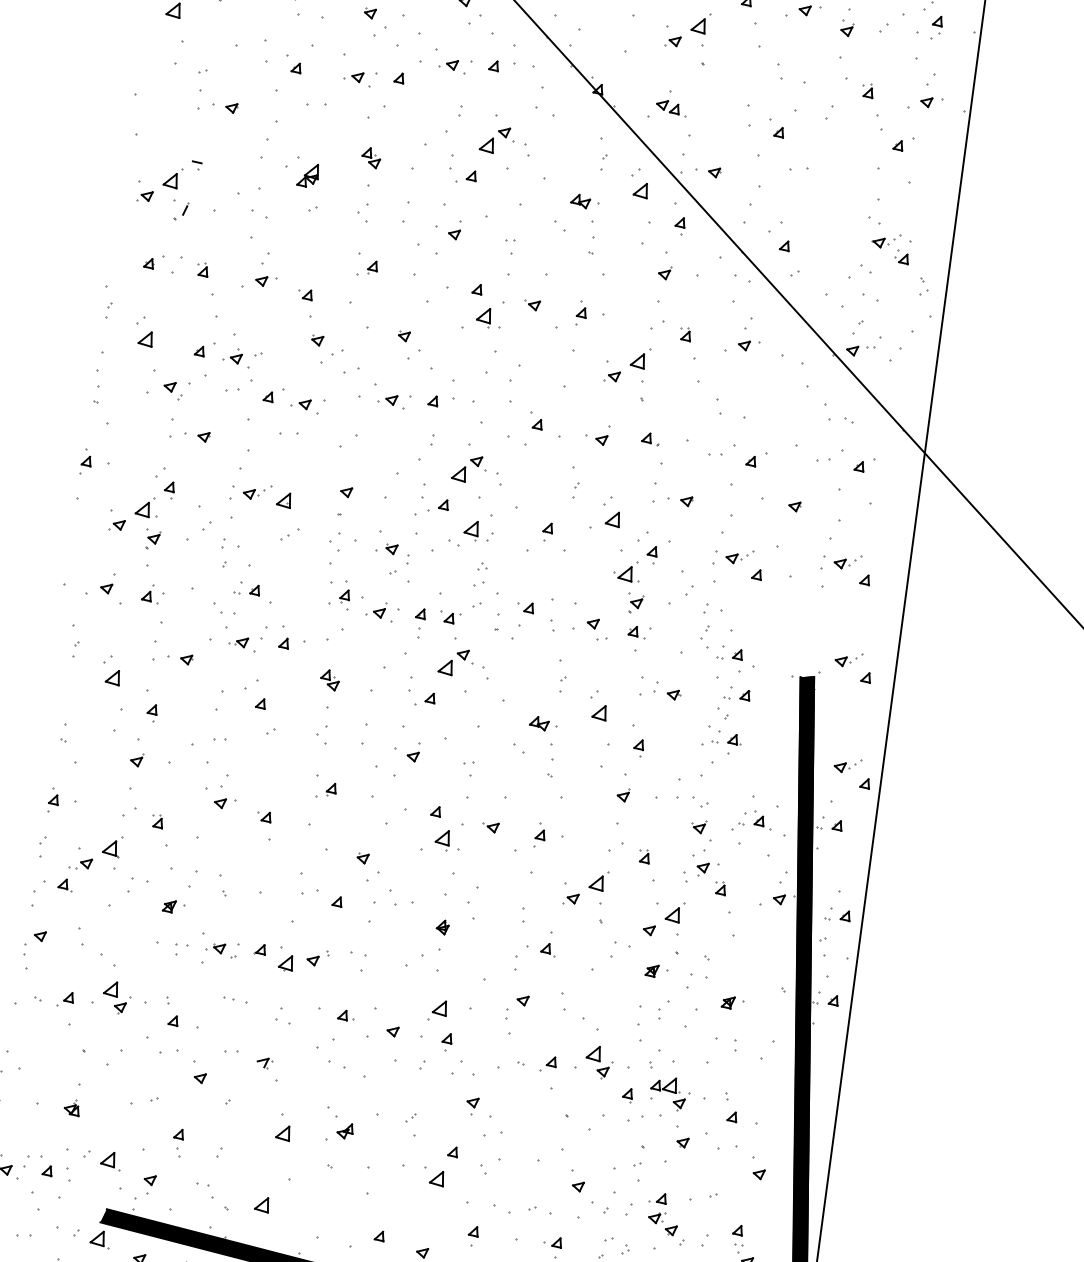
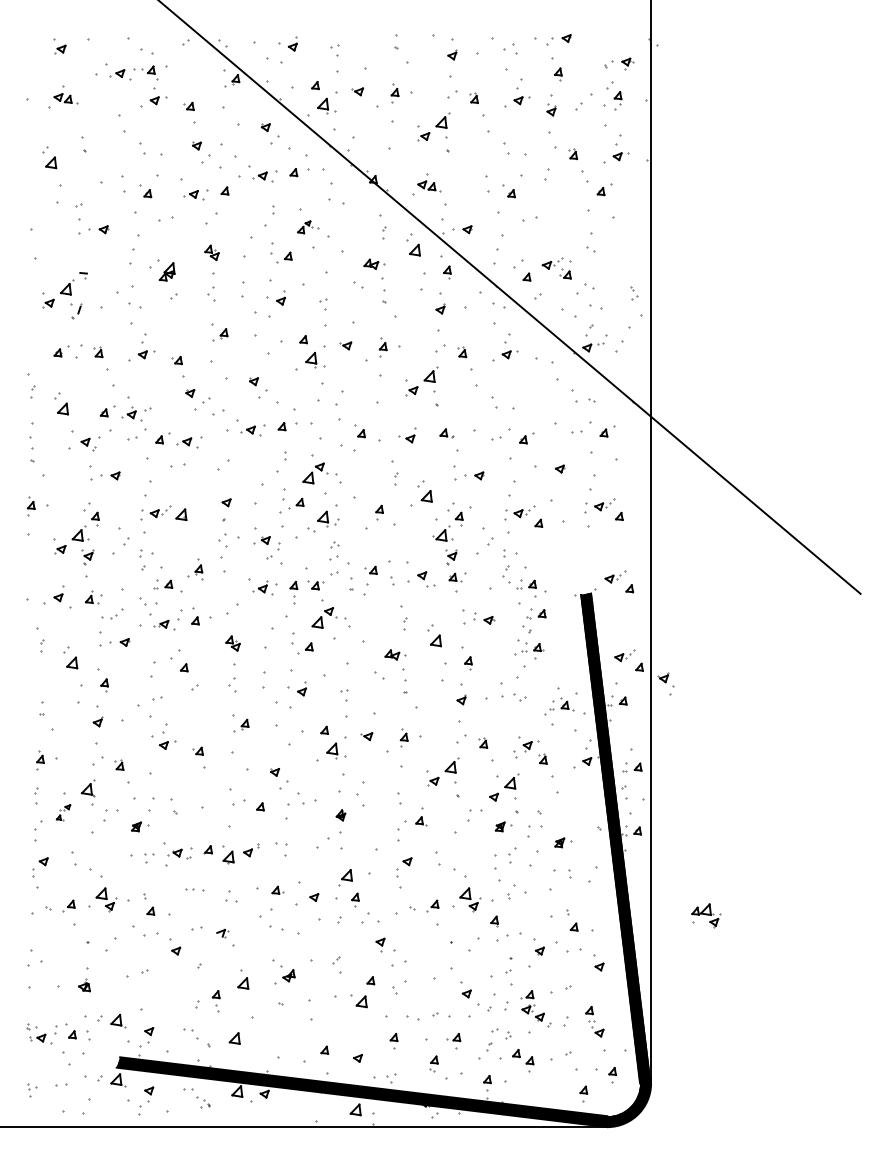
part: (502, 141) -> (307, 227), size x0.6
part: (890, 248) -> (556, 268), moved
part: (289, 534) -> (116, 613), moved
part: (340, 595) -> (195, 569), moved
part: (700, 834) -> (665, 683), moved
part: (75, 874) -> (63, 812), size x0.6
part: (669, 1092) -> (706, 915), moved
part: (176, 1143) -> (215, 1001), moved

